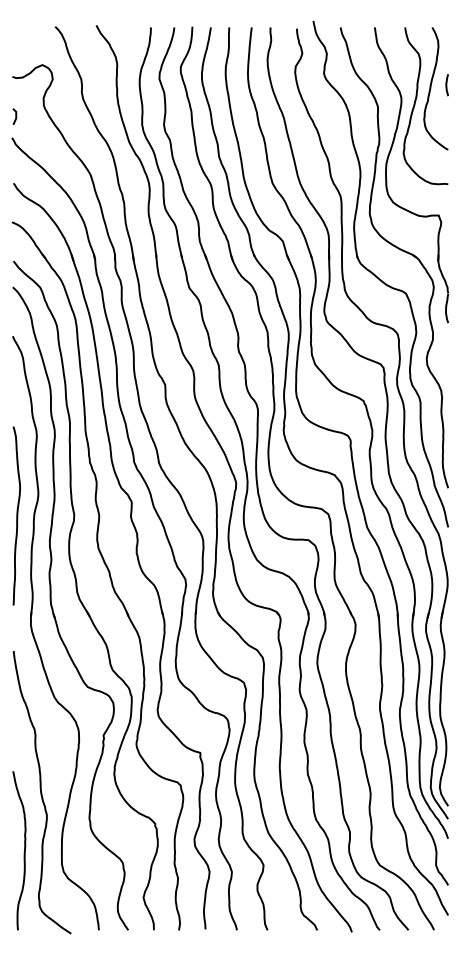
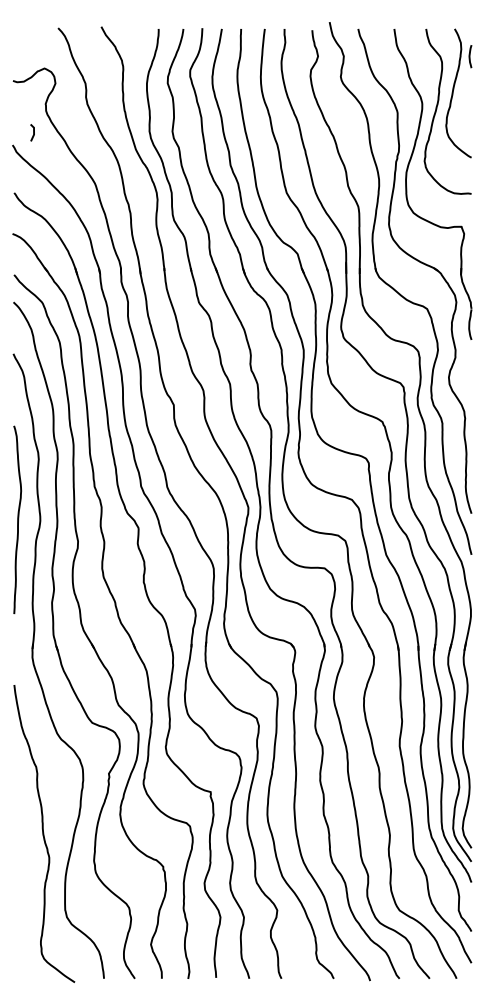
curve: (447, 85) -> (470, 56), moved
line: (15, 116) -> (33, 132), moved
curve: (16, 515) -> (17, 519), moved
curve: (24, 850) -> (25, 894), removed

